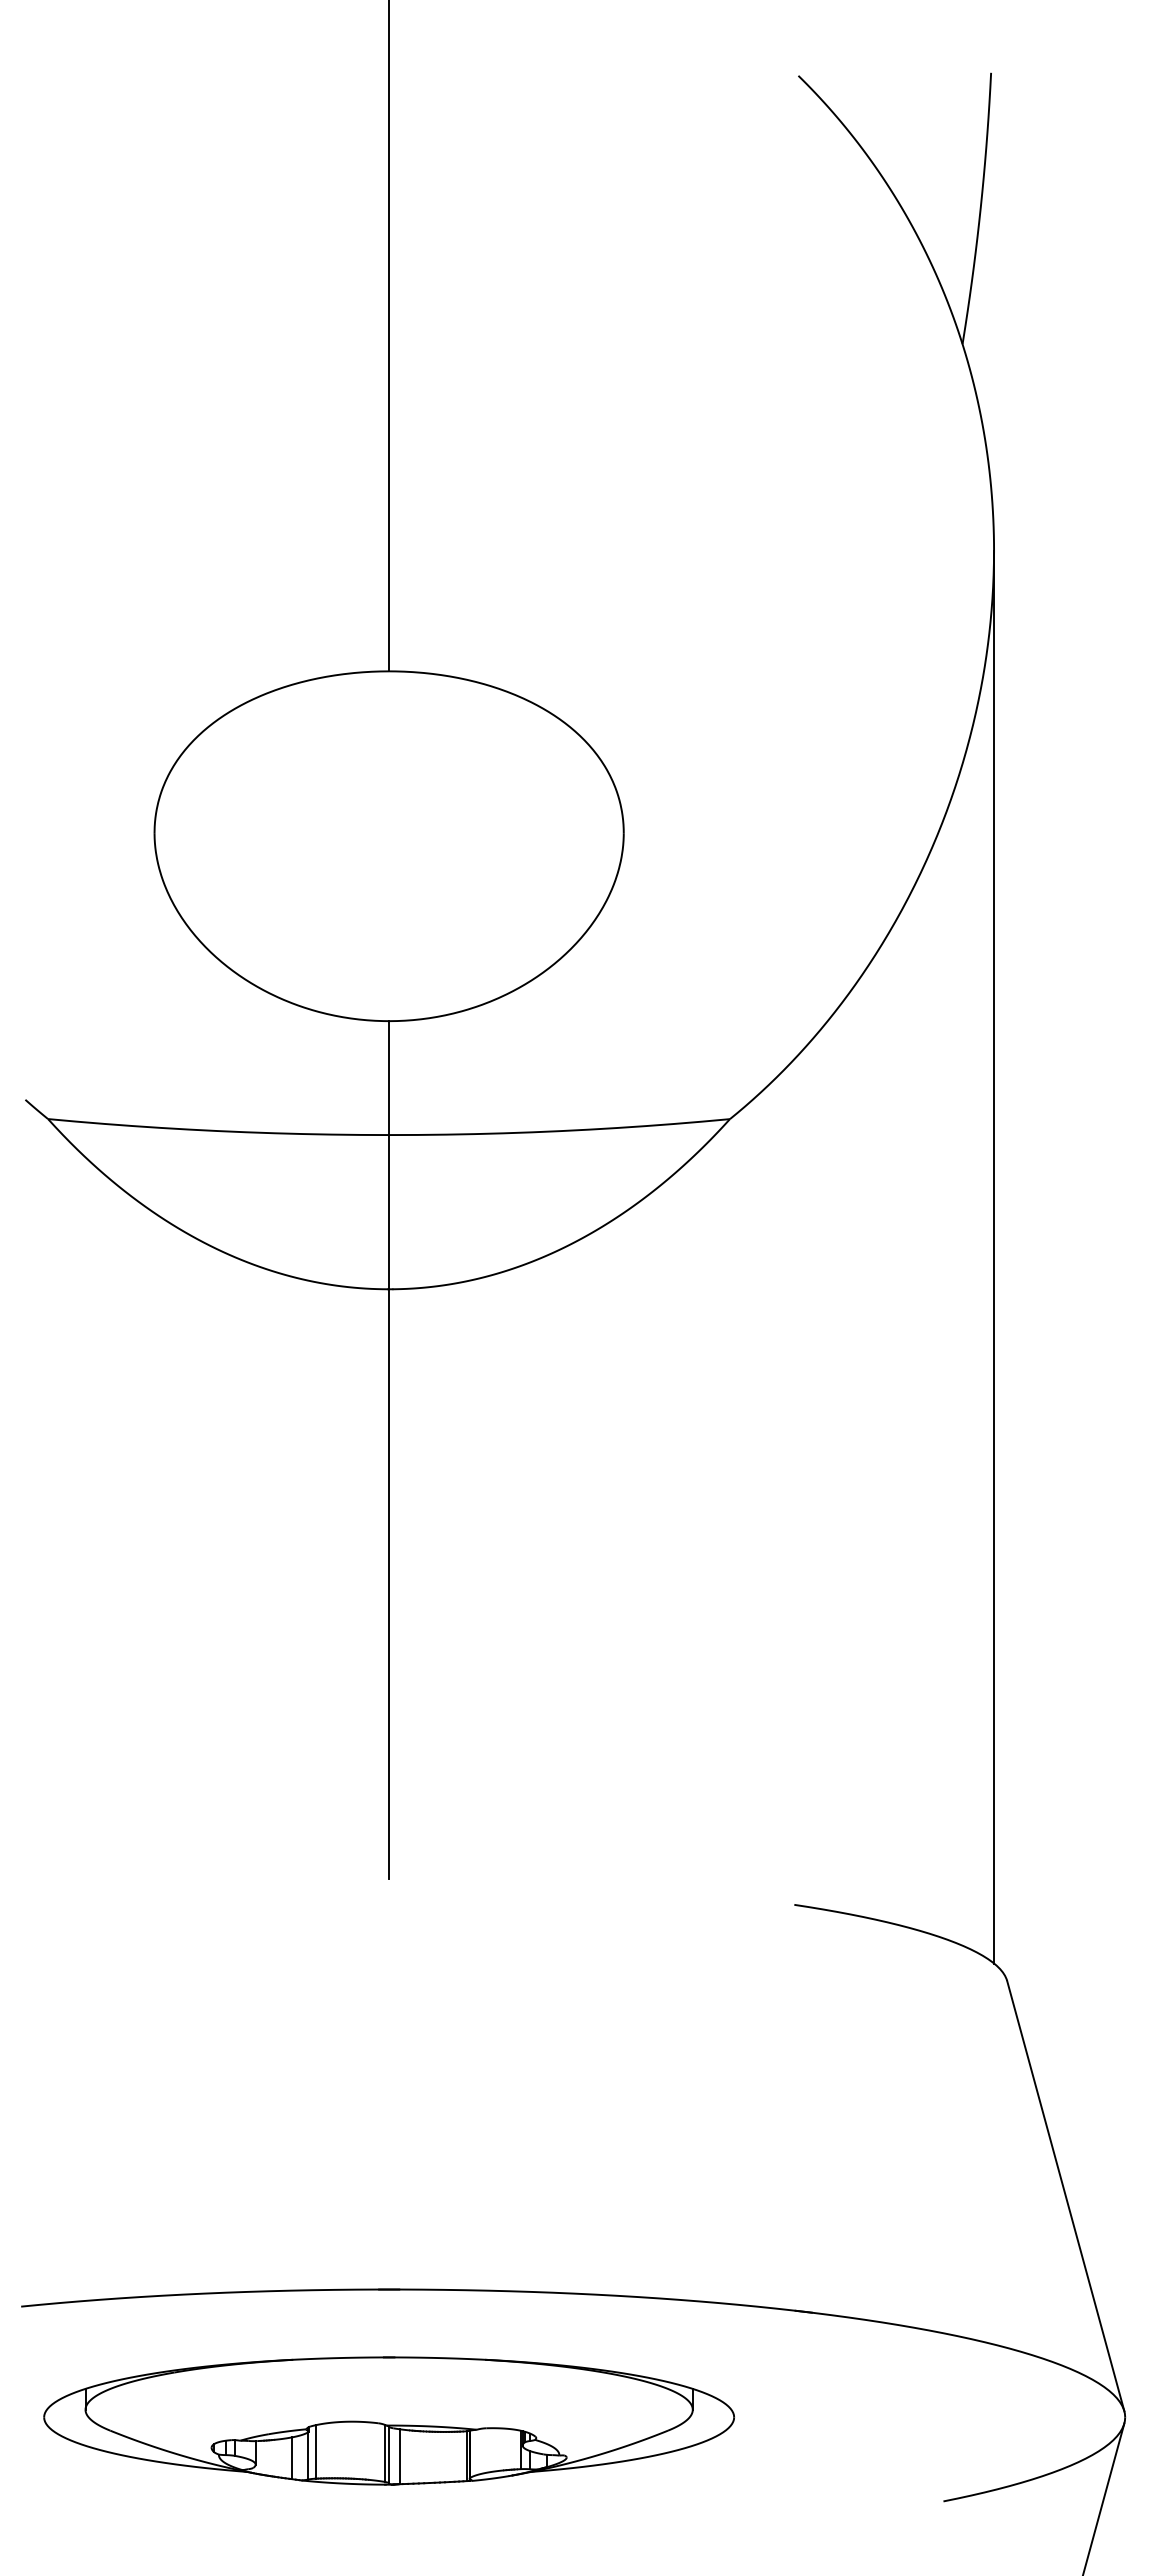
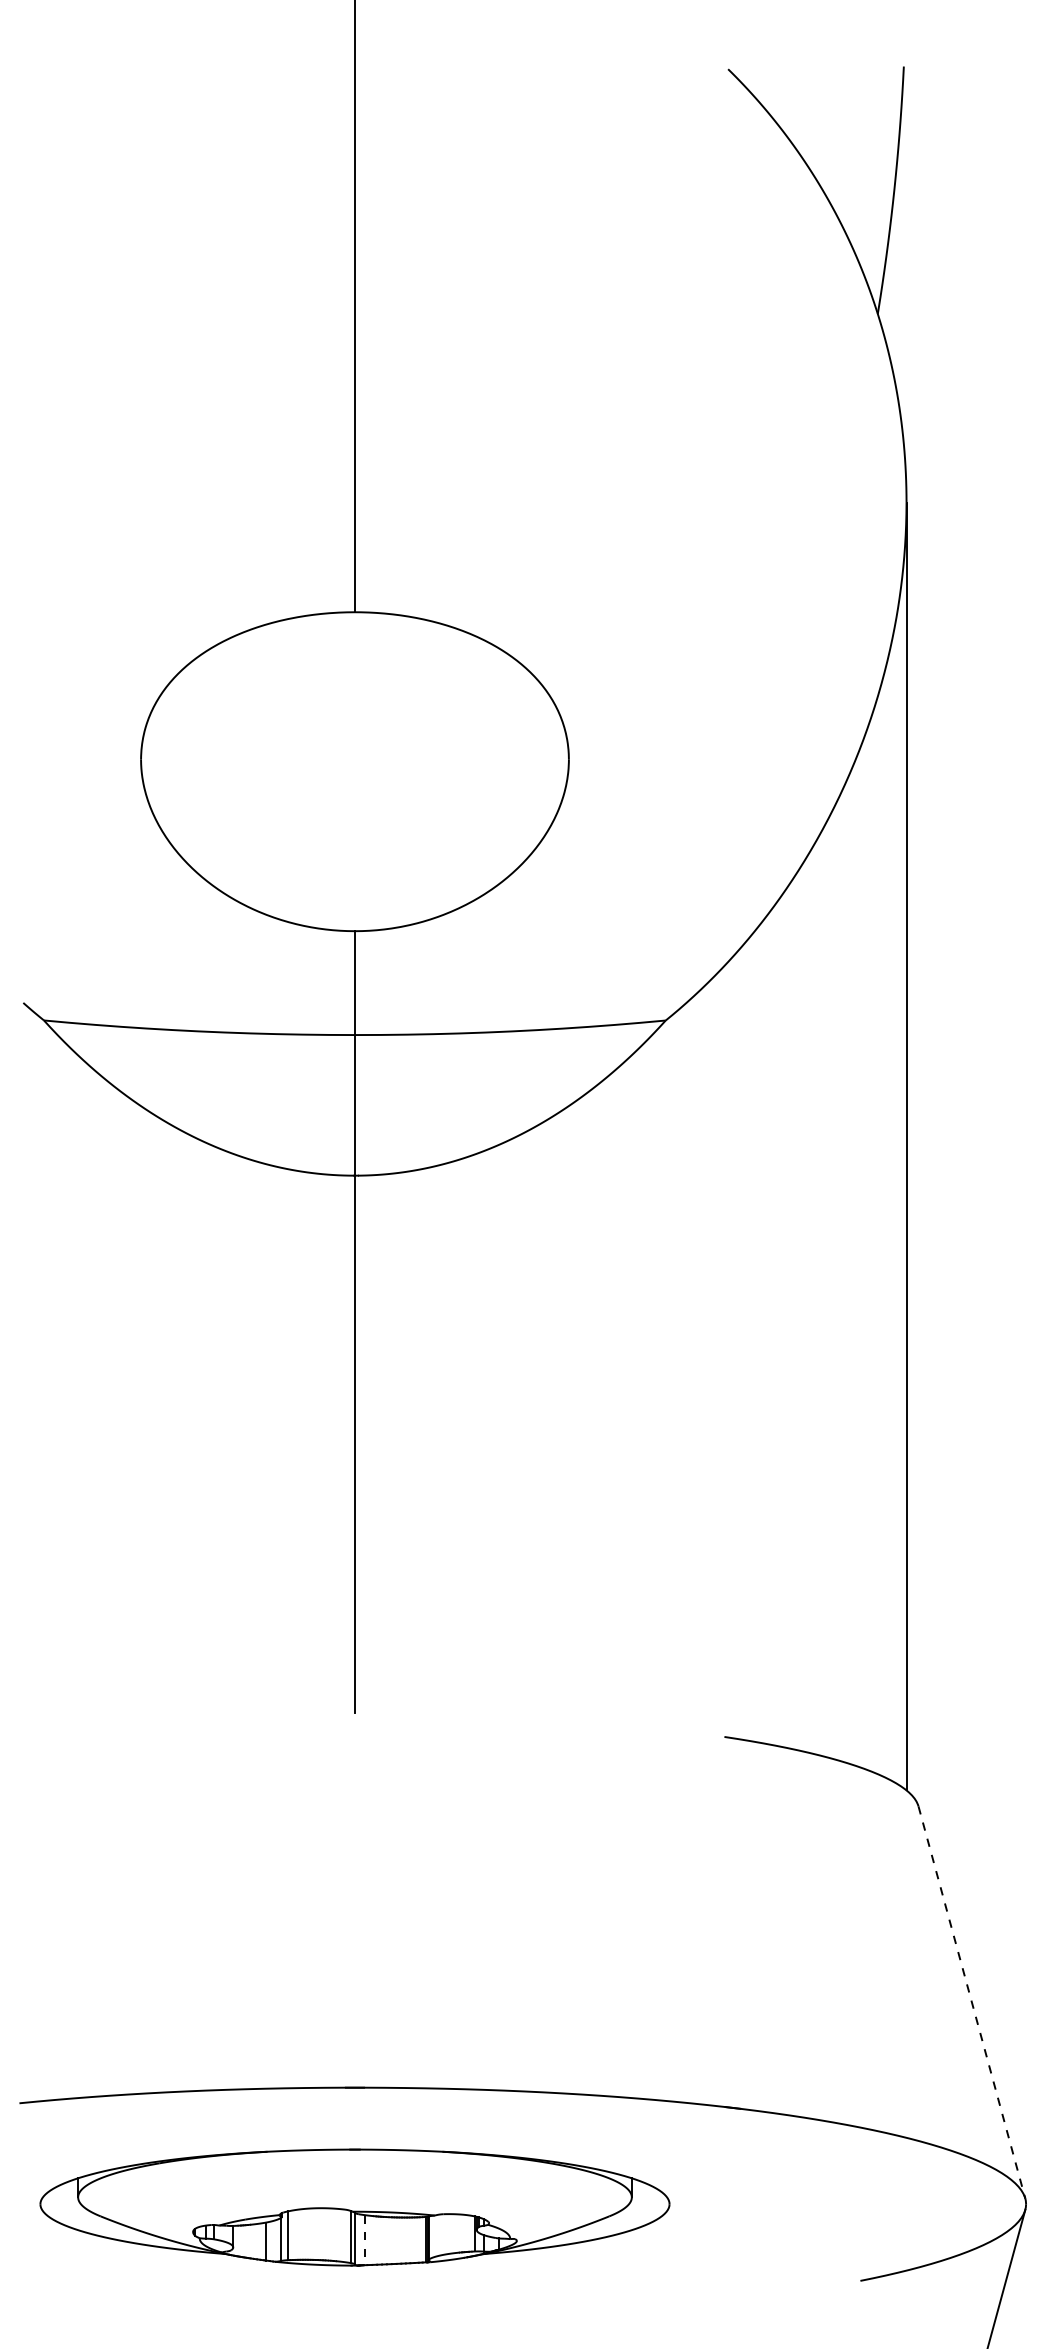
line: (1065, 2196) -> (971, 2002), solid -> dashed
line: (400, 2457) -> (365, 2240), solid -> dashed

